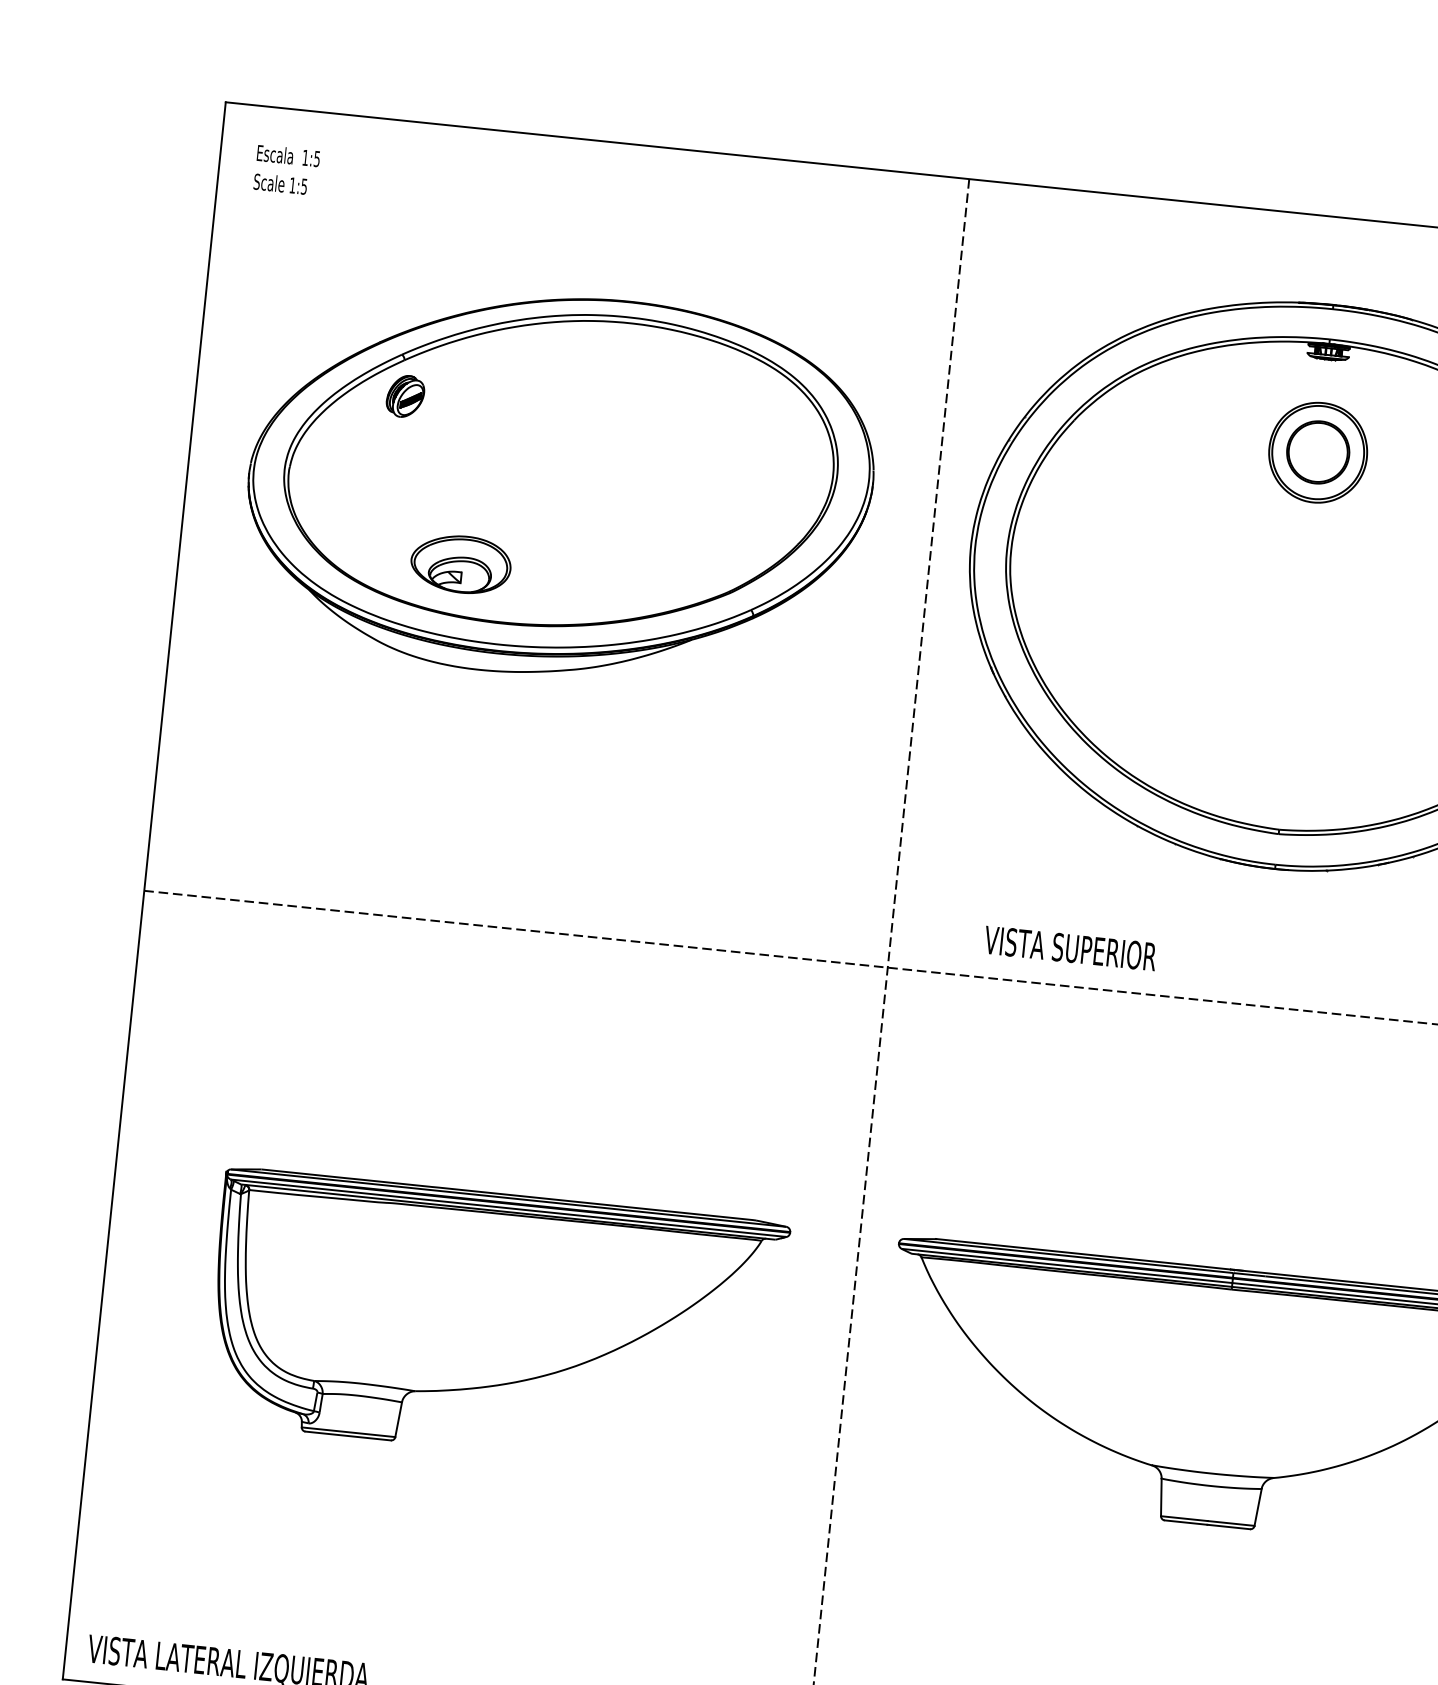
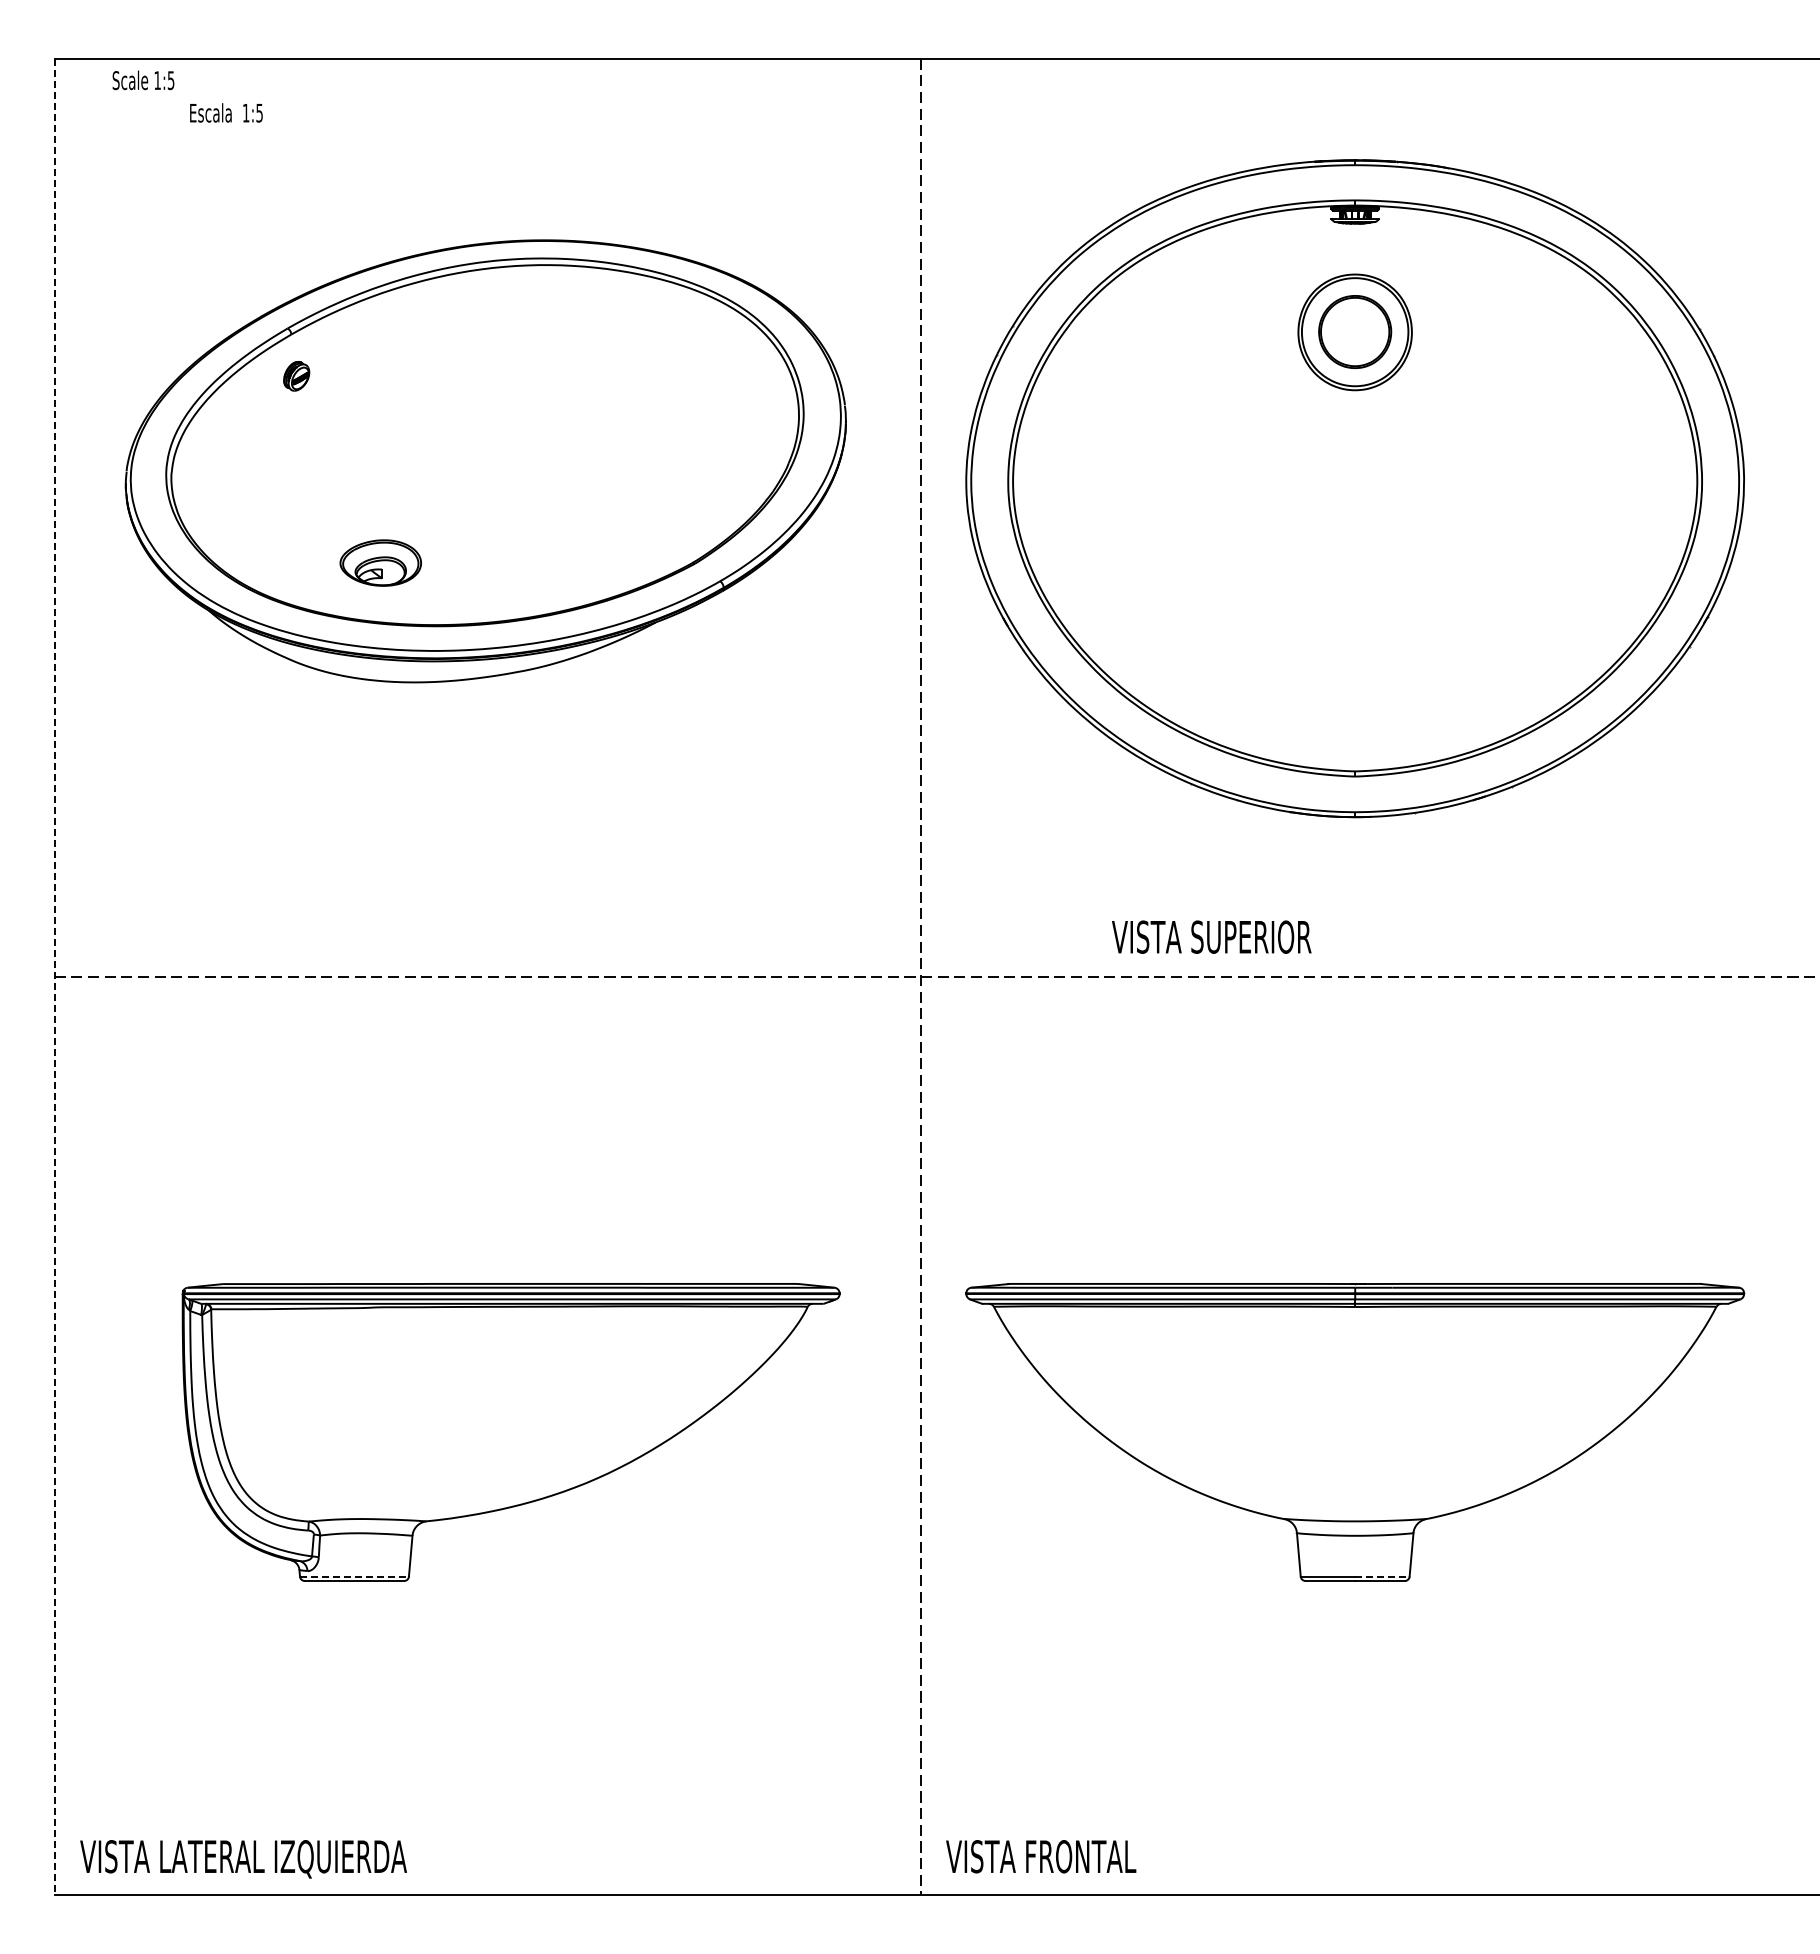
text: (288, 155) -> (226, 112), moved
text: (280, 184) -> (143, 80), moved
part: (405, 396) -> (296, 376), size x0.6
part: (460, 563) -> (380, 562), size x0.7
line: (144, 891) -> (54, 977), solid -> dashed
text: (1070, 947) -> (1211, 936), moved
line: (348, 1432) -> (354, 1576), solid -> dashed
line: (1231, 1523) -> (1382, 1576), solid -> dashed

